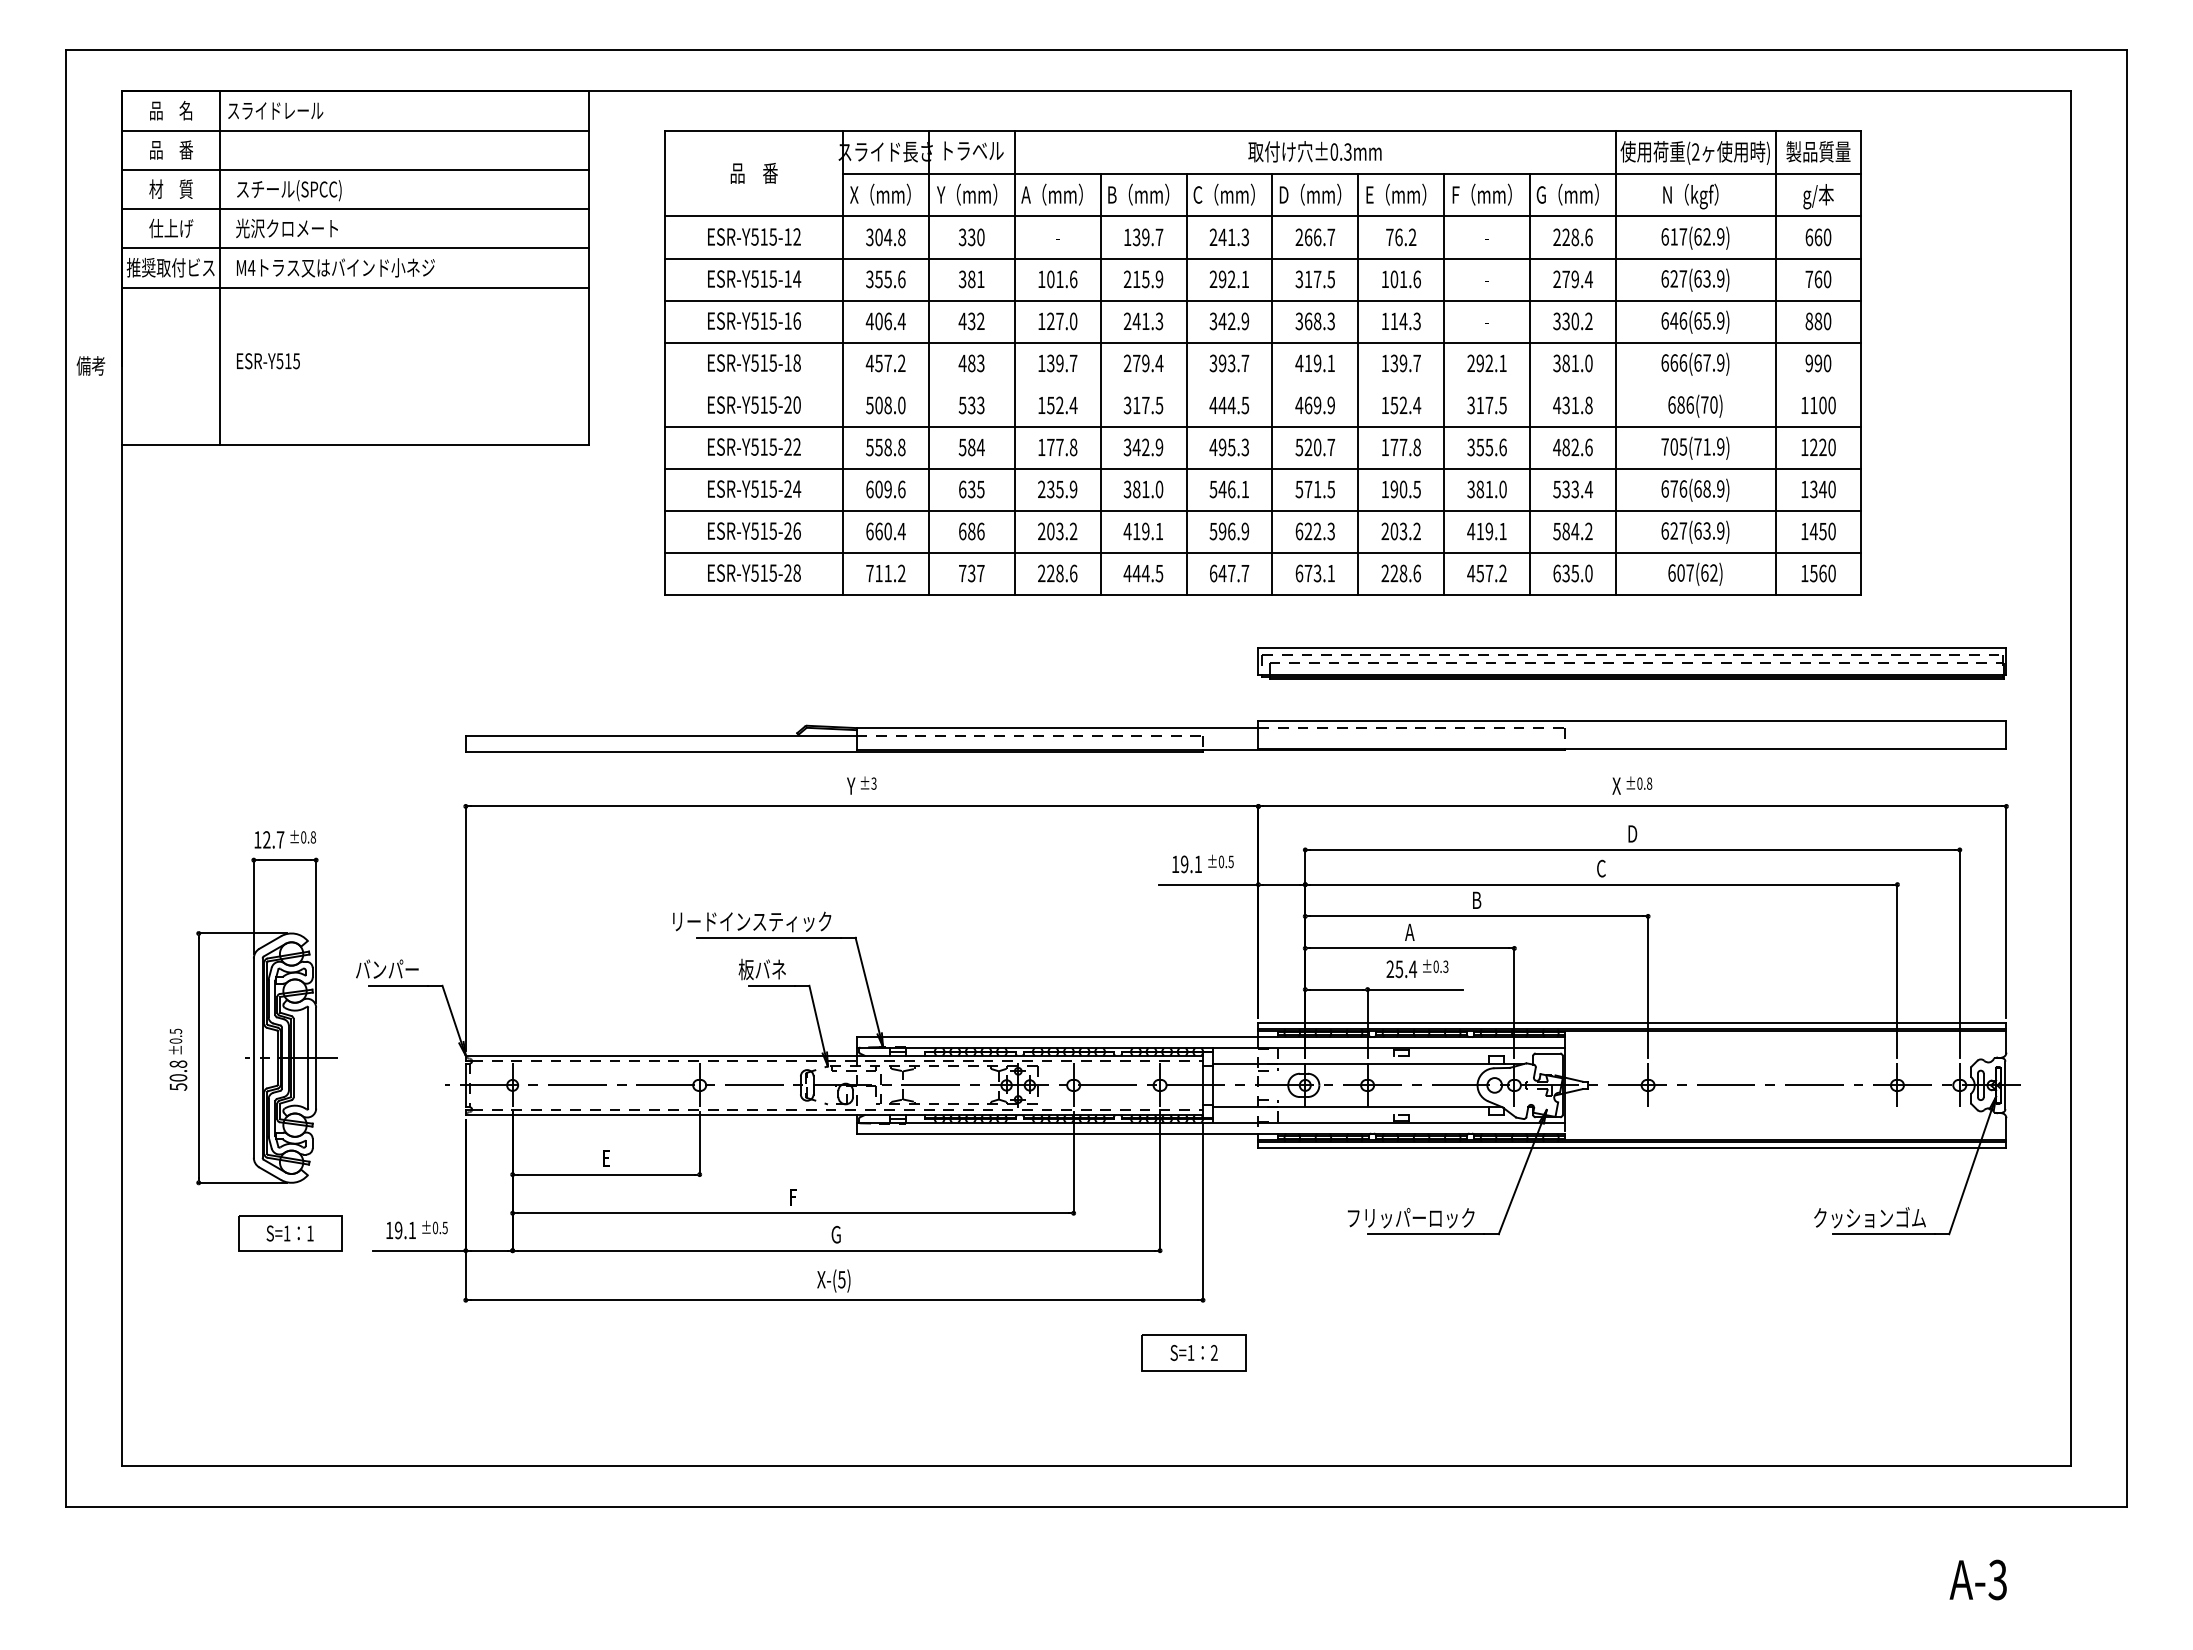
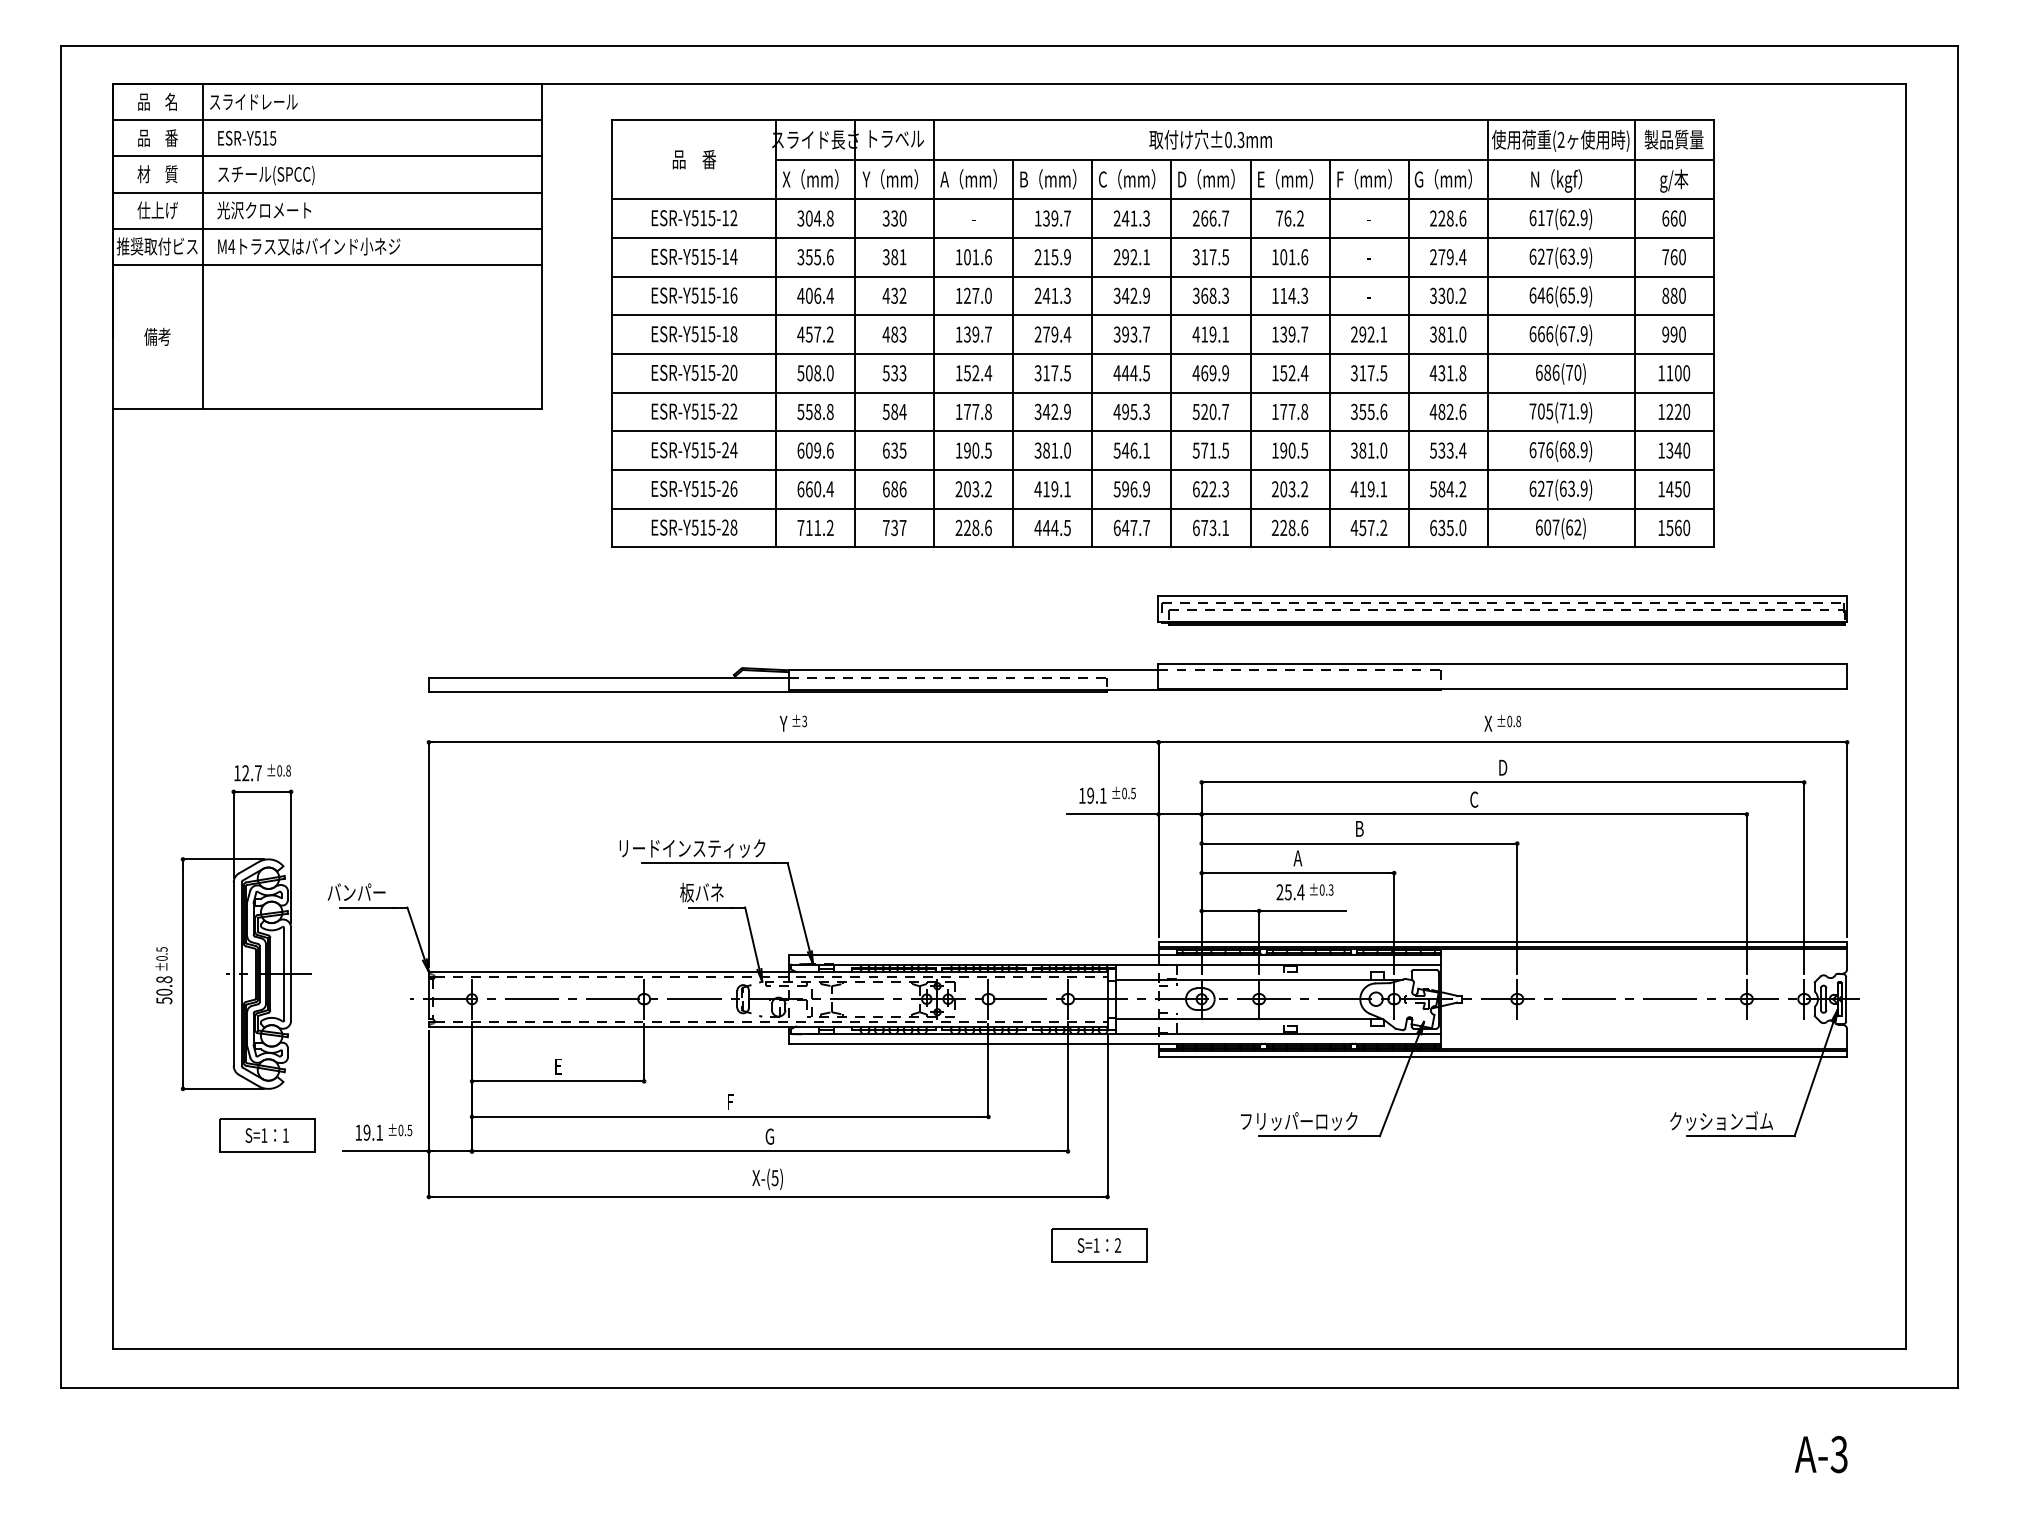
text: (268, 361) -> (247, 138), moved
text: (90, 365) -> (157, 336), moved
line: (1263, 384) -> (1163, 353), added
text: (1057, 489) -> (973, 450), 235.9 -> 190.5

